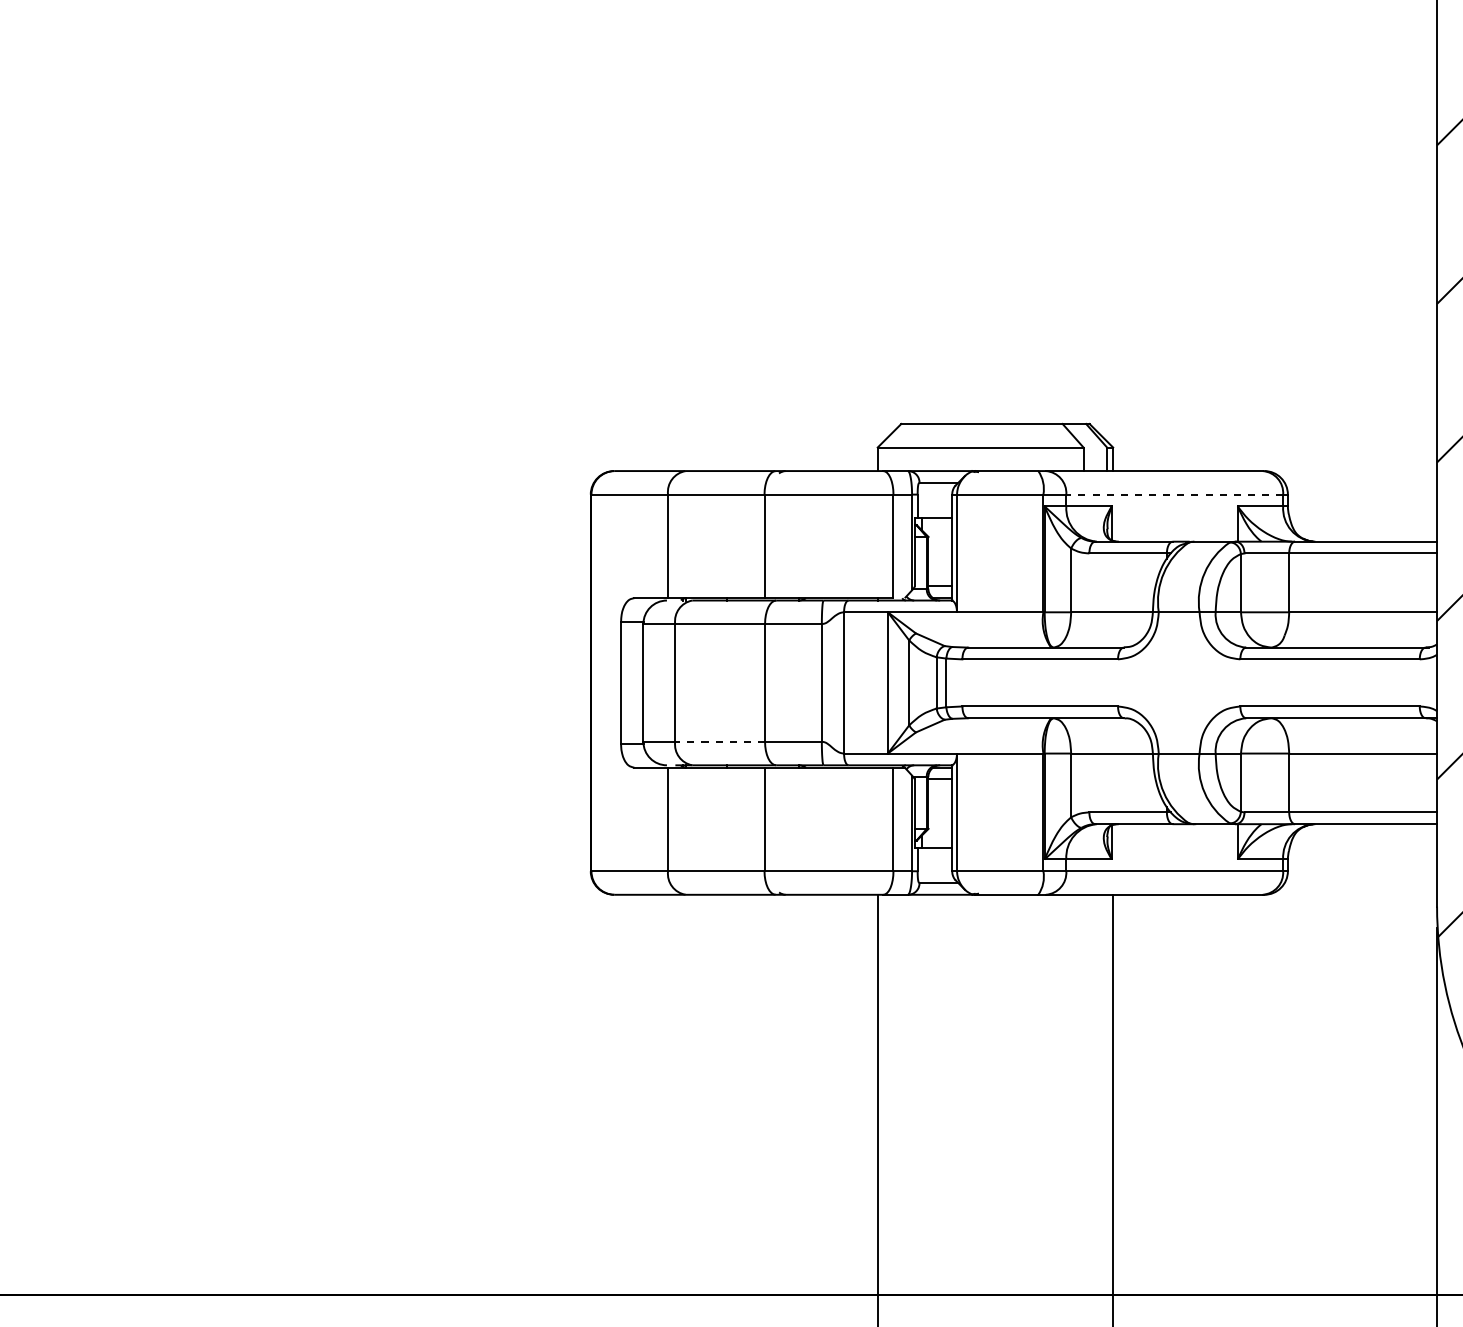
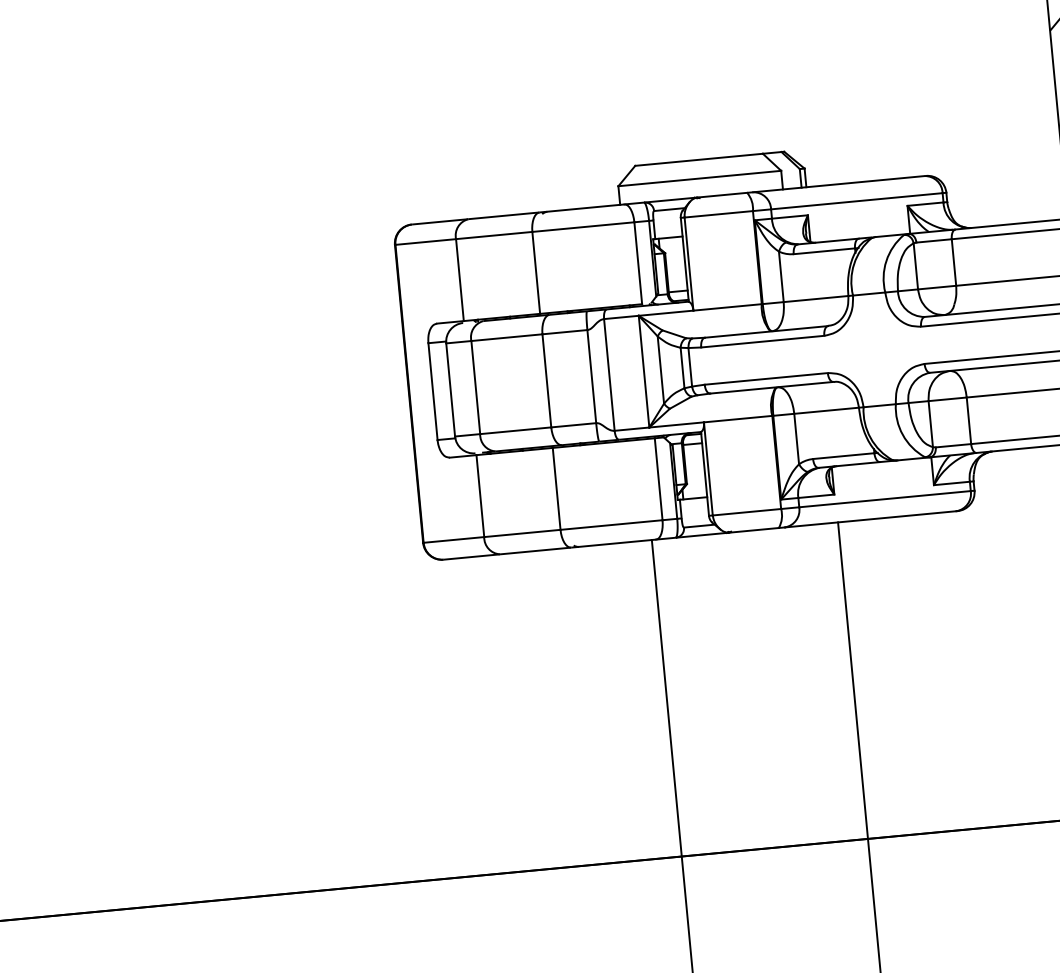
line: (1174, 494) -> (856, 201), dashed -> solid
line: (720, 741) -> (516, 430), dashed -> solid

